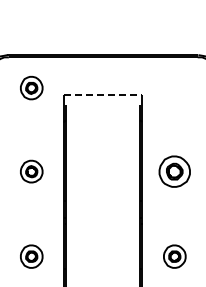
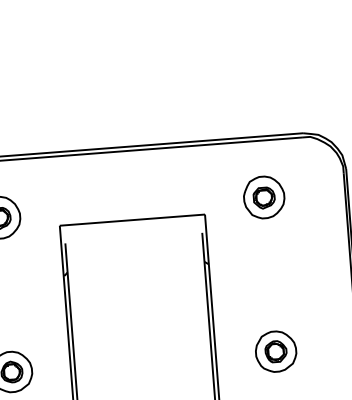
part: (174, 88) -> (263, 198), added
line: (103, 94) -> (133, 219), dashed -> solid
part: (174, 171) -> (275, 351), size x0.71

